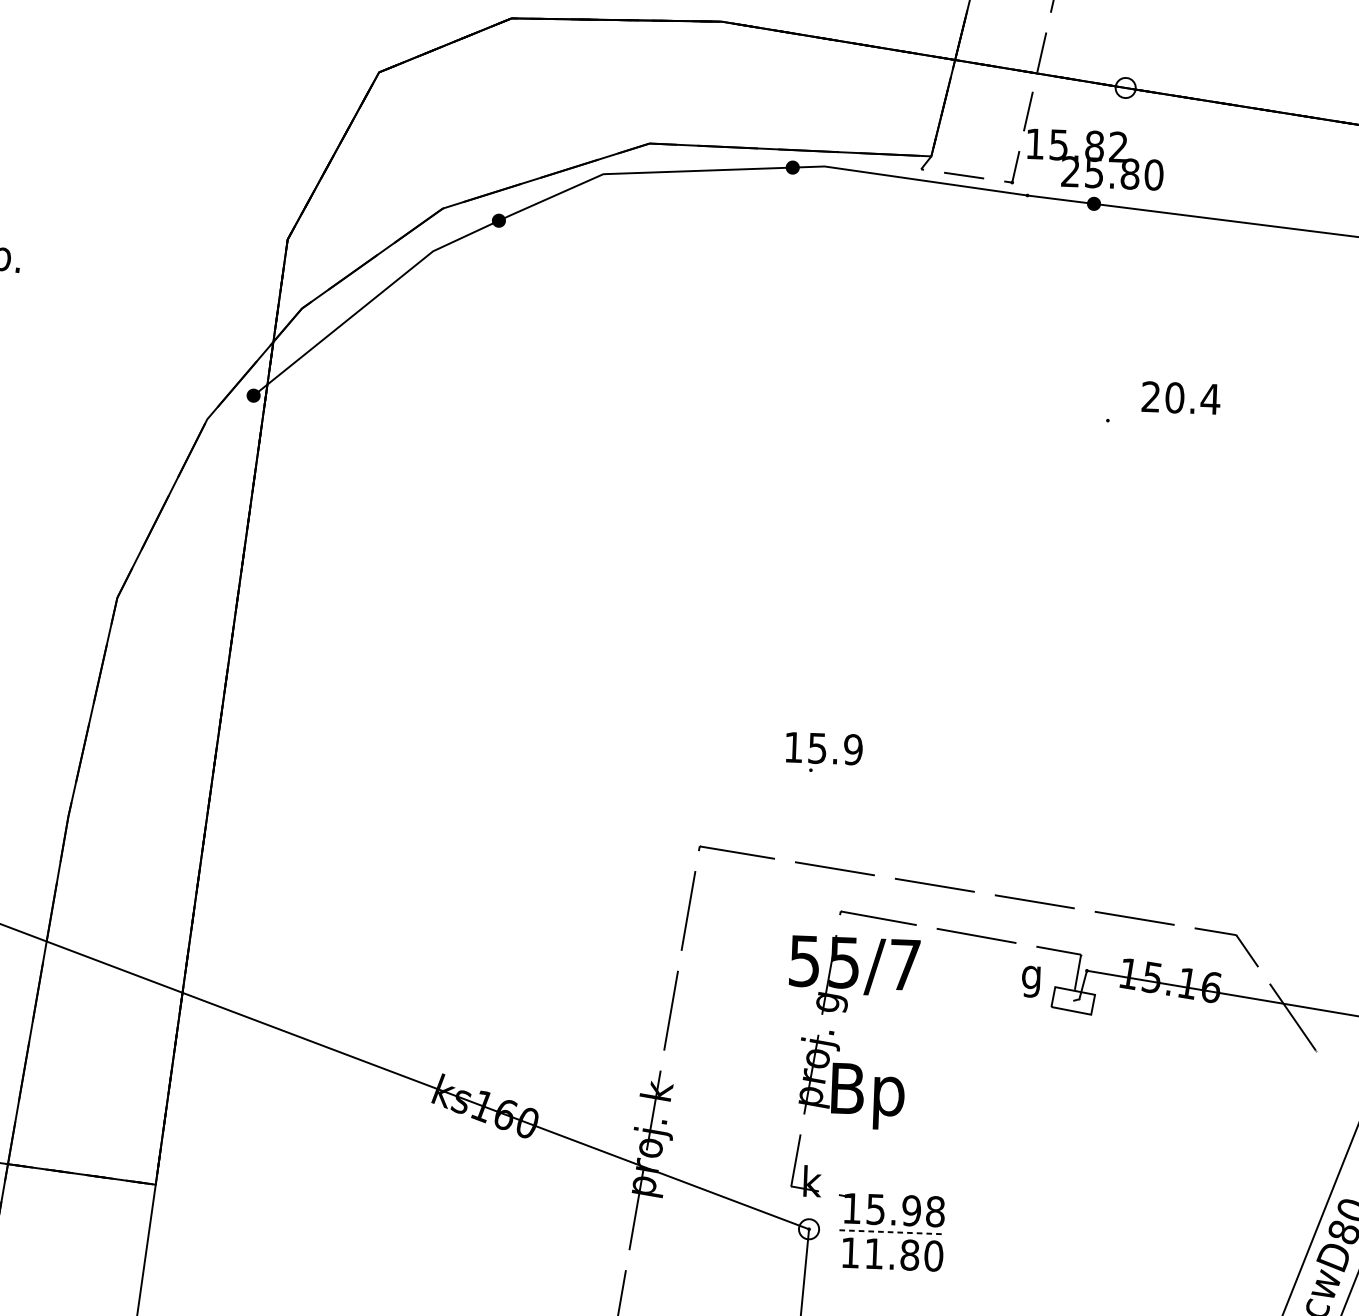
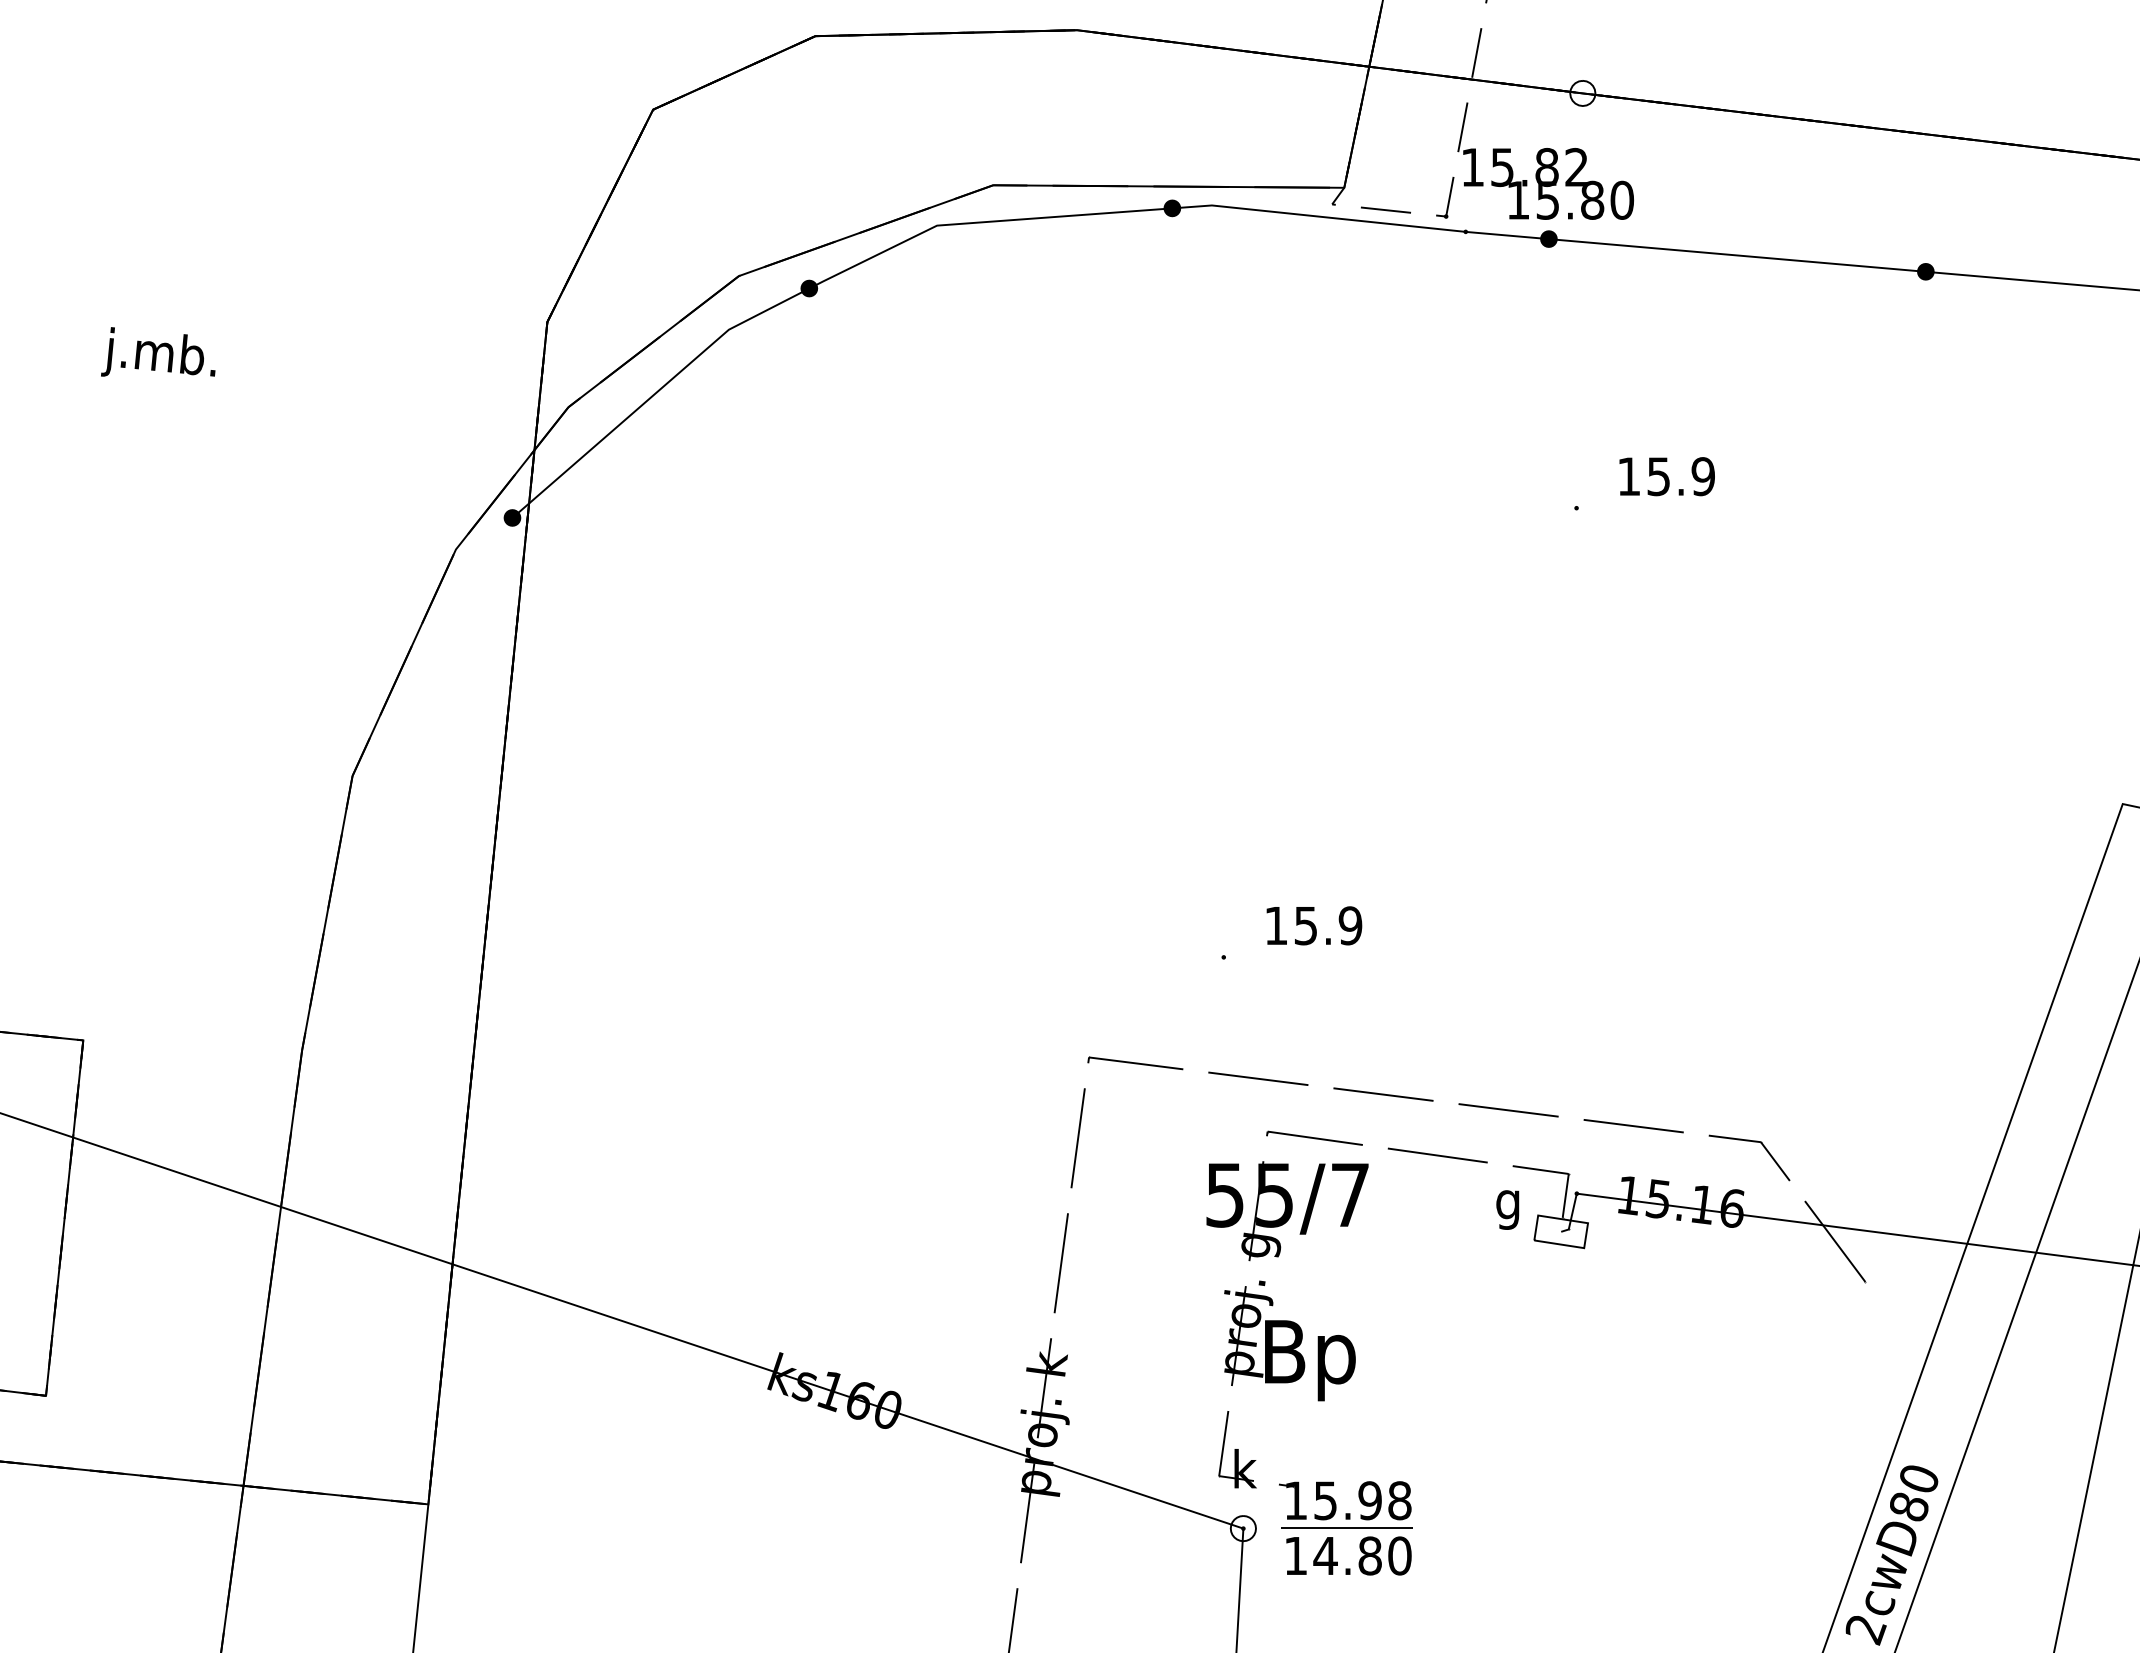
text: (1070, 171) -> (1517, 199), 25.80 -> 15.80
text: (1181, 398) -> (1666, 476), 20.4 -> 15.9
text: (824, 748) -> (1314, 925), moved
line: (892, 1232) -> (1347, 1528), dashed -> solid
text: (874, 1253) -> (1325, 1555), 11.80 -> 14.80

